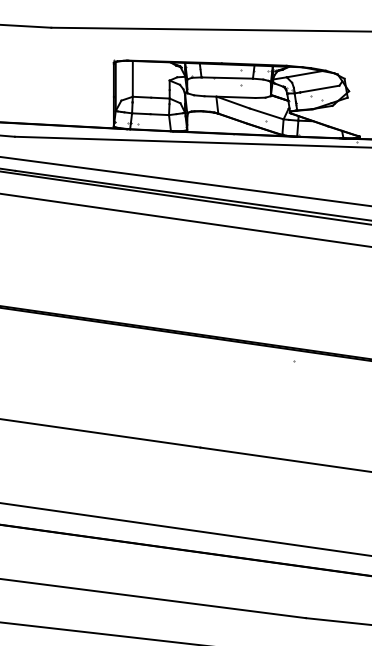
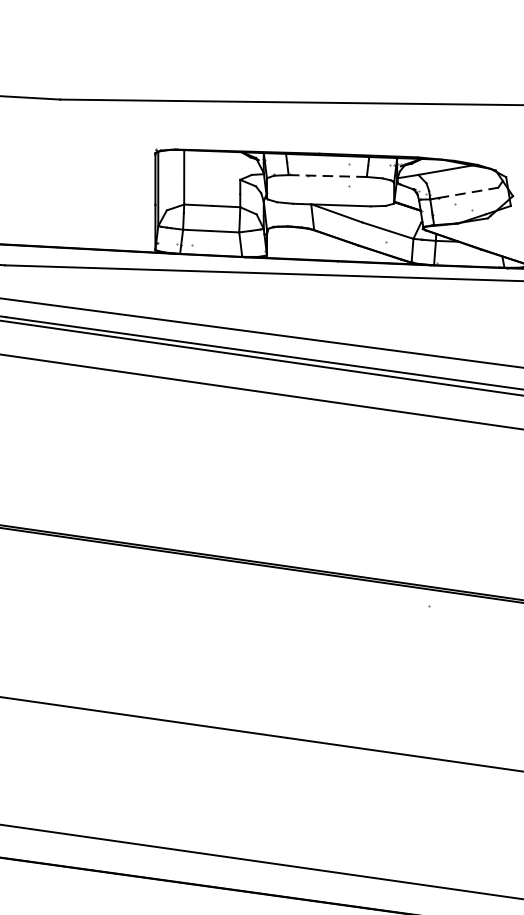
line: (227, 78) -> (328, 176), solid -> dashed
line: (319, 89) -> (468, 193), solid -> dashed

